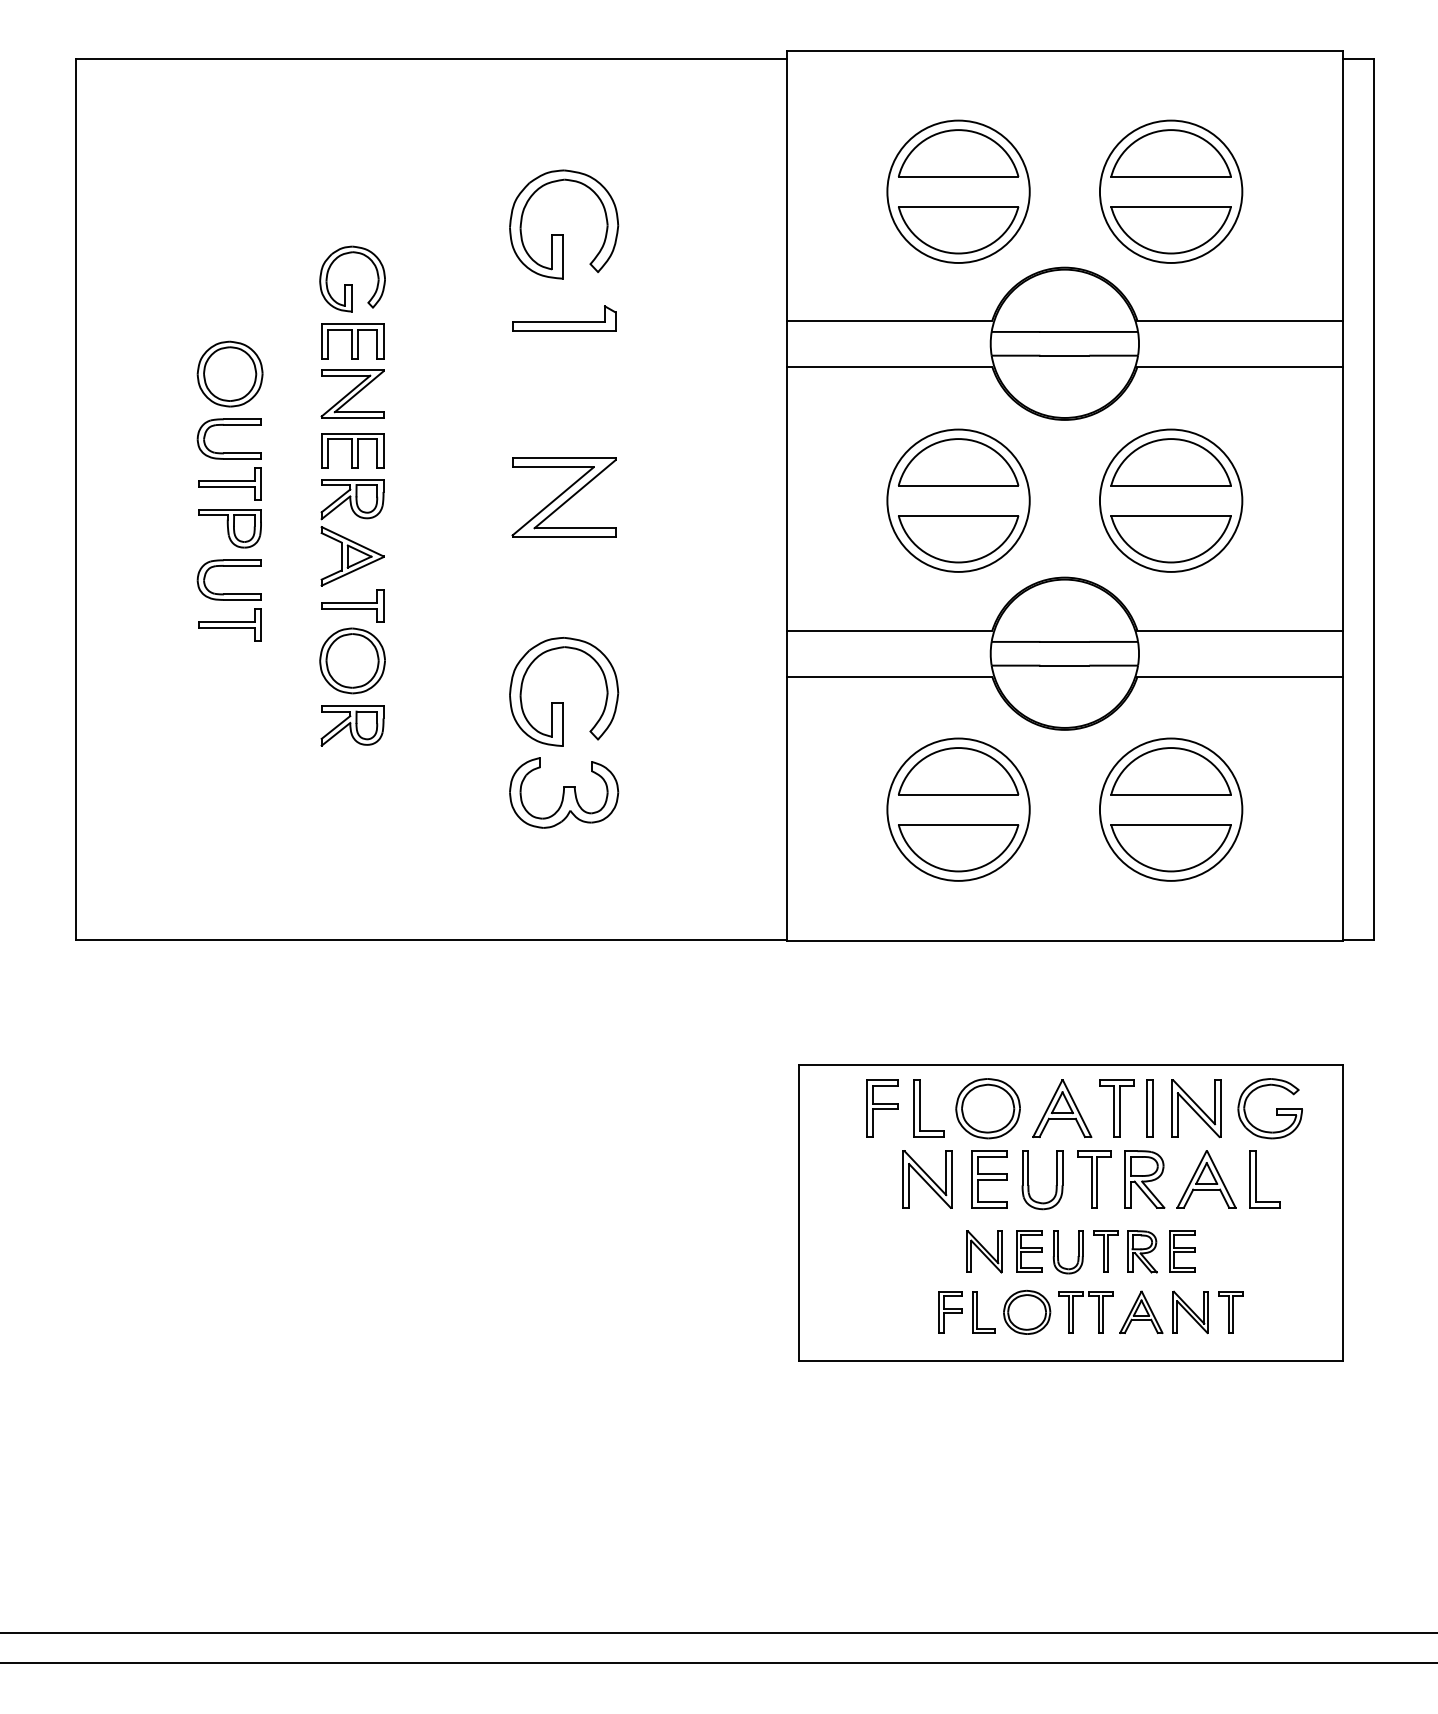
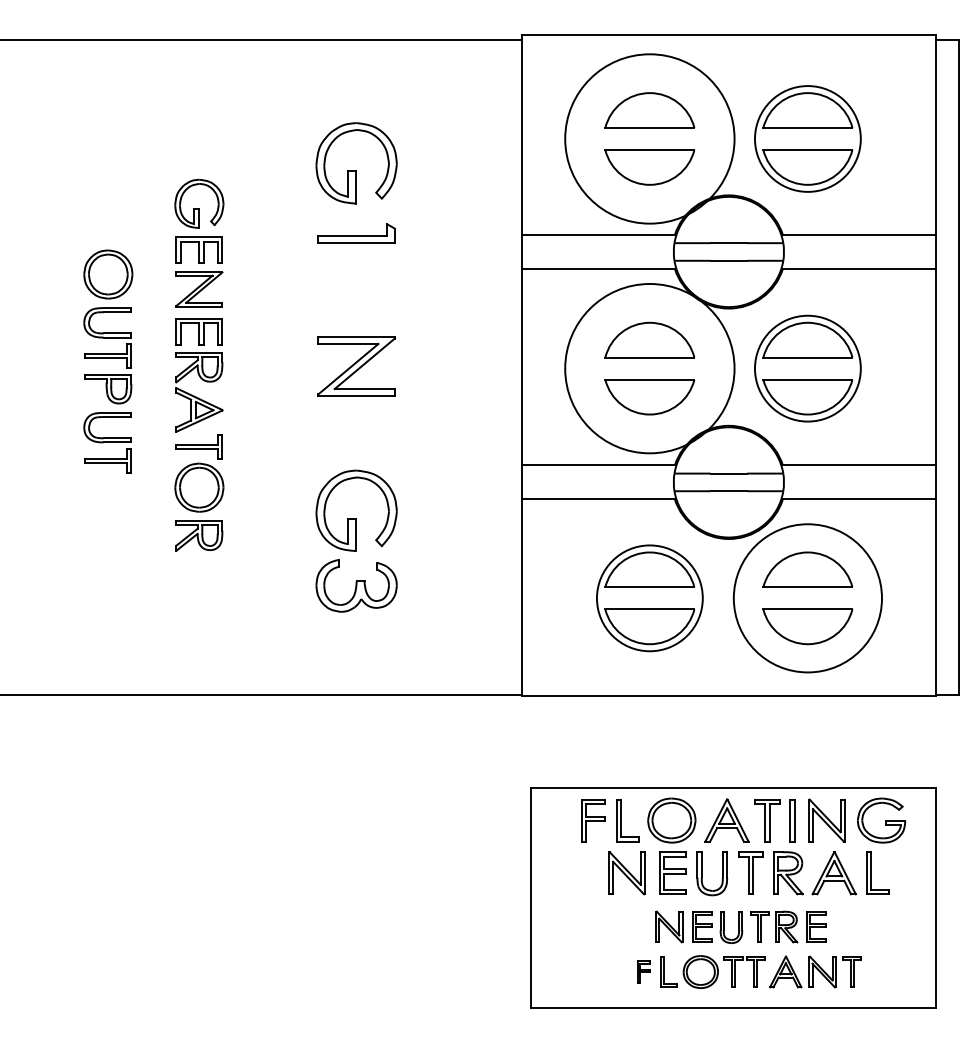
circle: (958, 191) -> (649, 138), size x1.6
circle: (958, 500) -> (649, 368), size x1.6
circle: (1170, 809) -> (807, 598), size x1.4
part: (950, 1312) -> (643, 972), size x0.7

